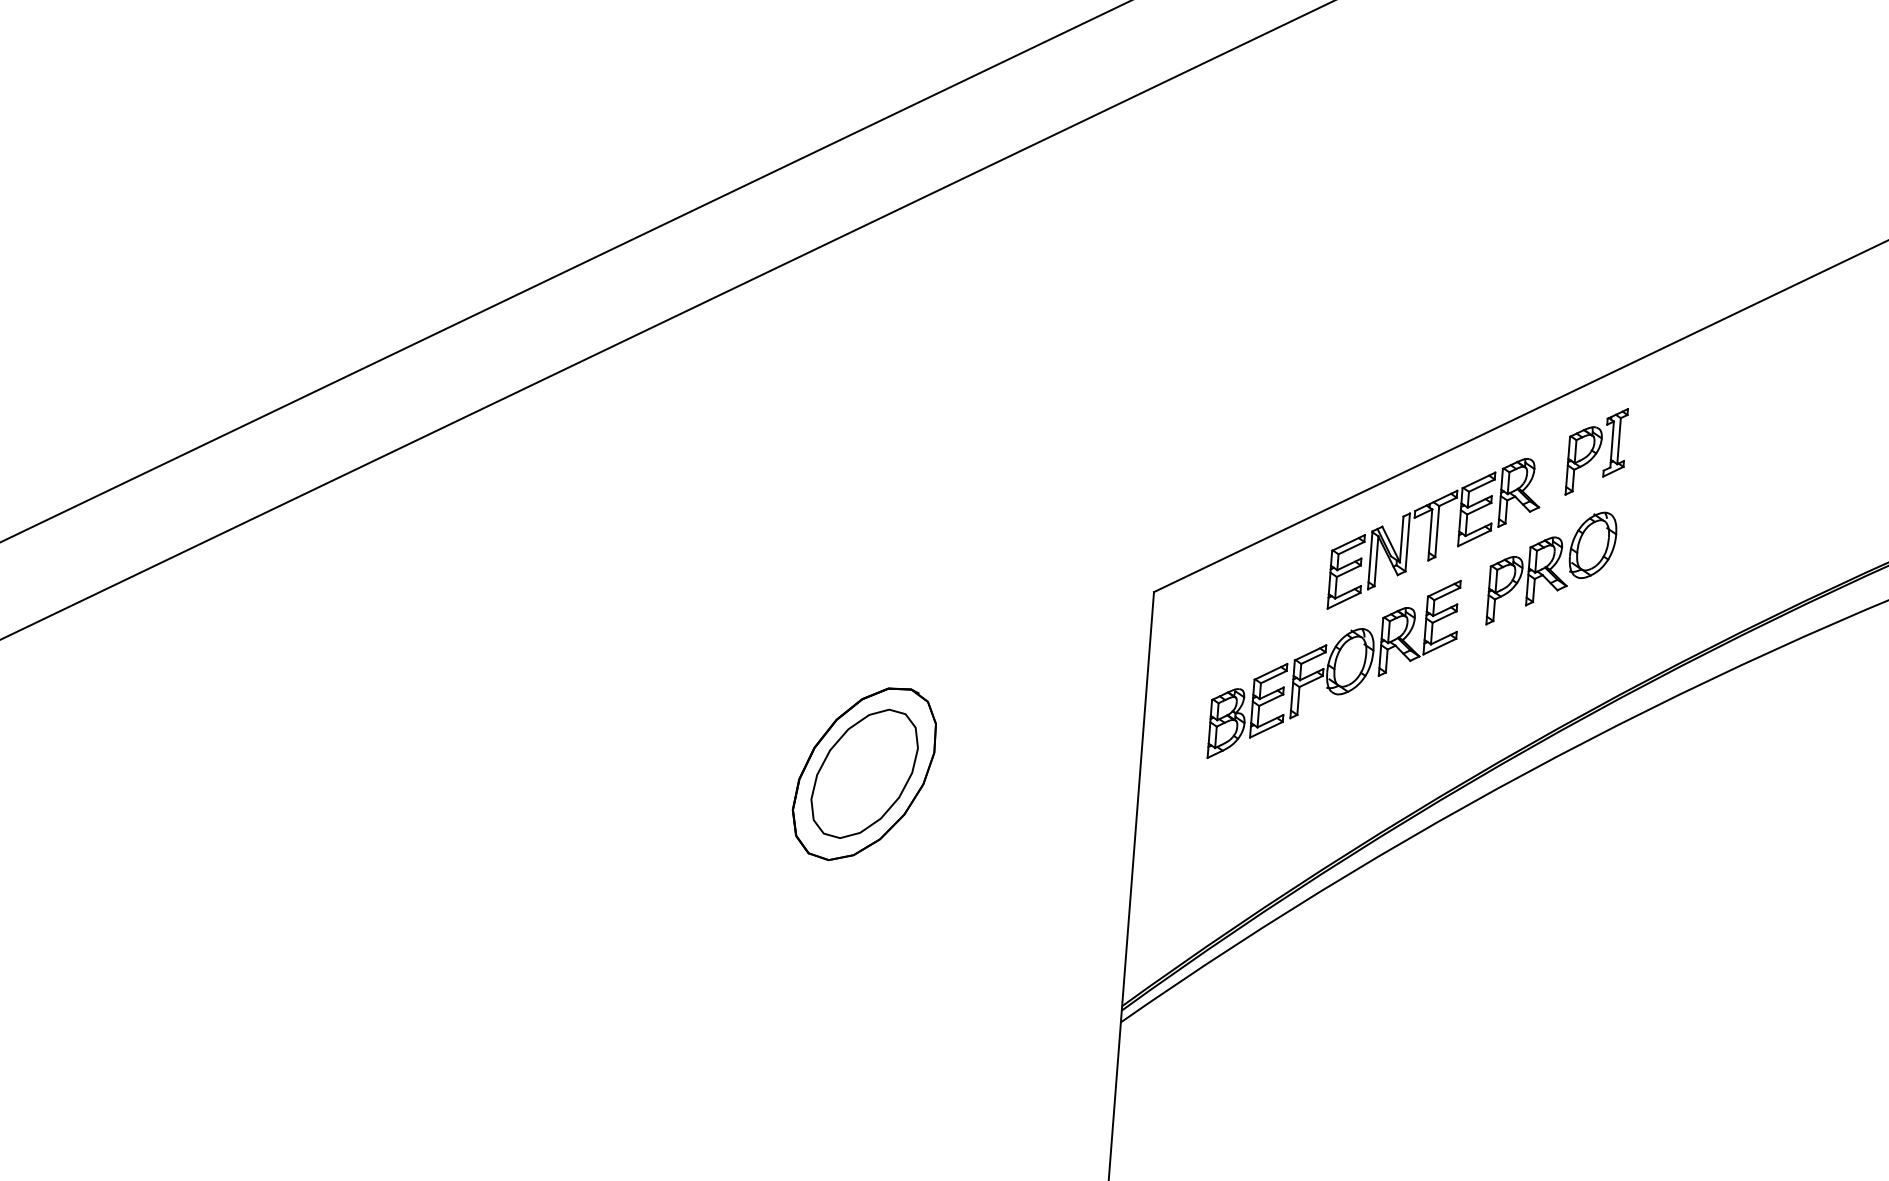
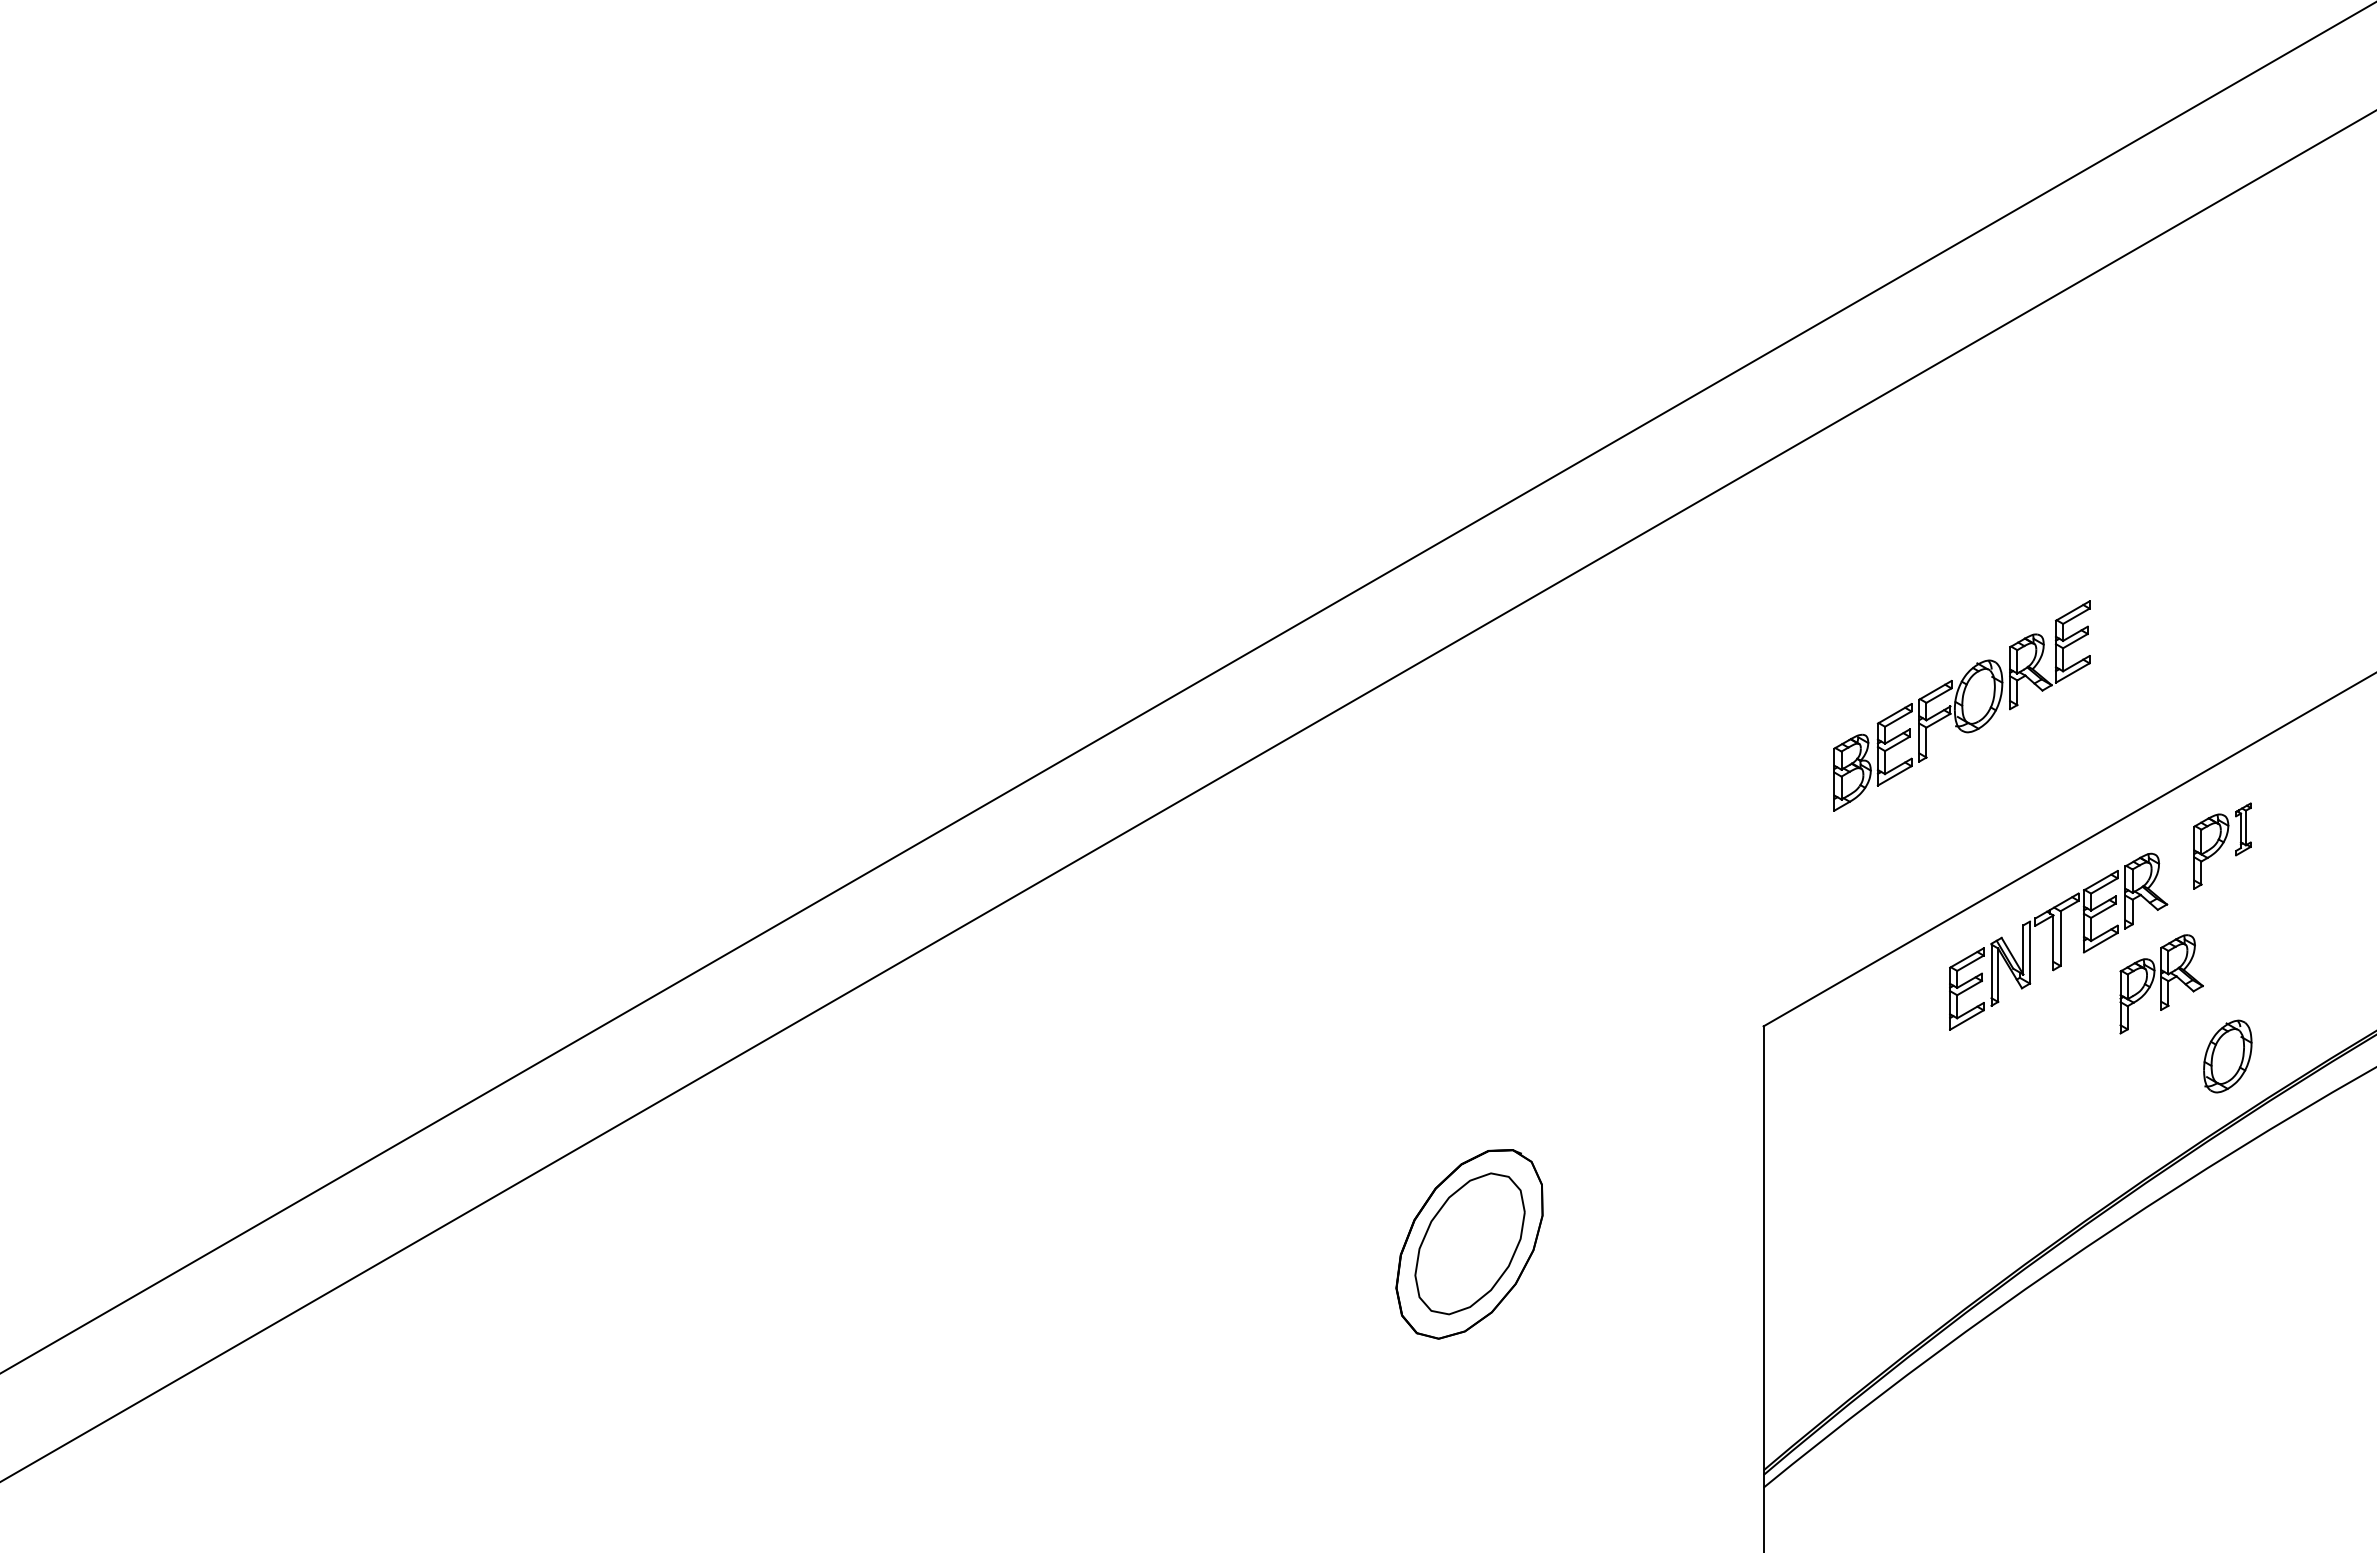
part: (1615, 442) -> (2243, 829), size x0.7
part: (1592, 545) -> (2227, 1056), moved
part: (1333, 668) -> (1961, 705), moved

